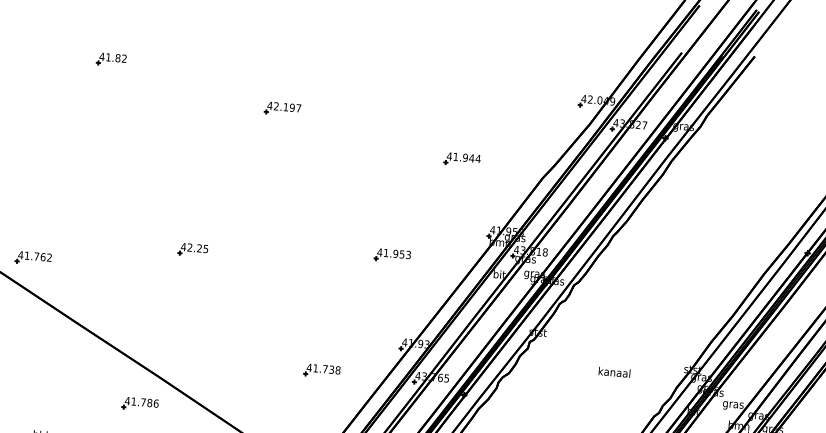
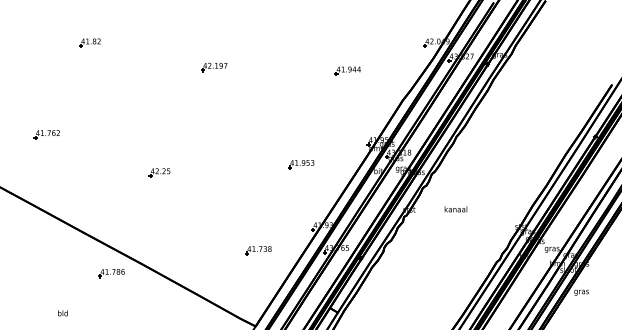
part: (461, 158) -> (347, 70), moved
part: (32, 258) -> (46, 134), moved
text: (613, 372) -> (455, 209), moved
part: (139, 404) -> (111, 273), moved

